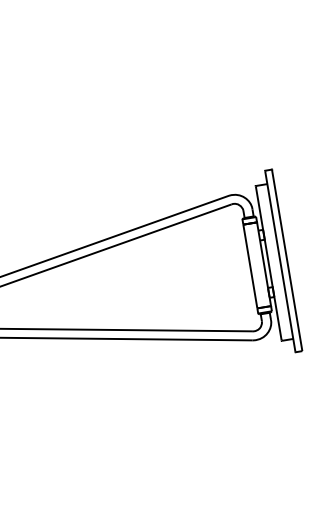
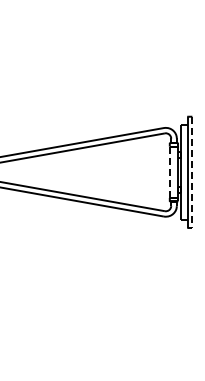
line: (287, 260) -> (192, 172), solid -> dashed
line: (249, 266) -> (169, 172), solid -> dashed

